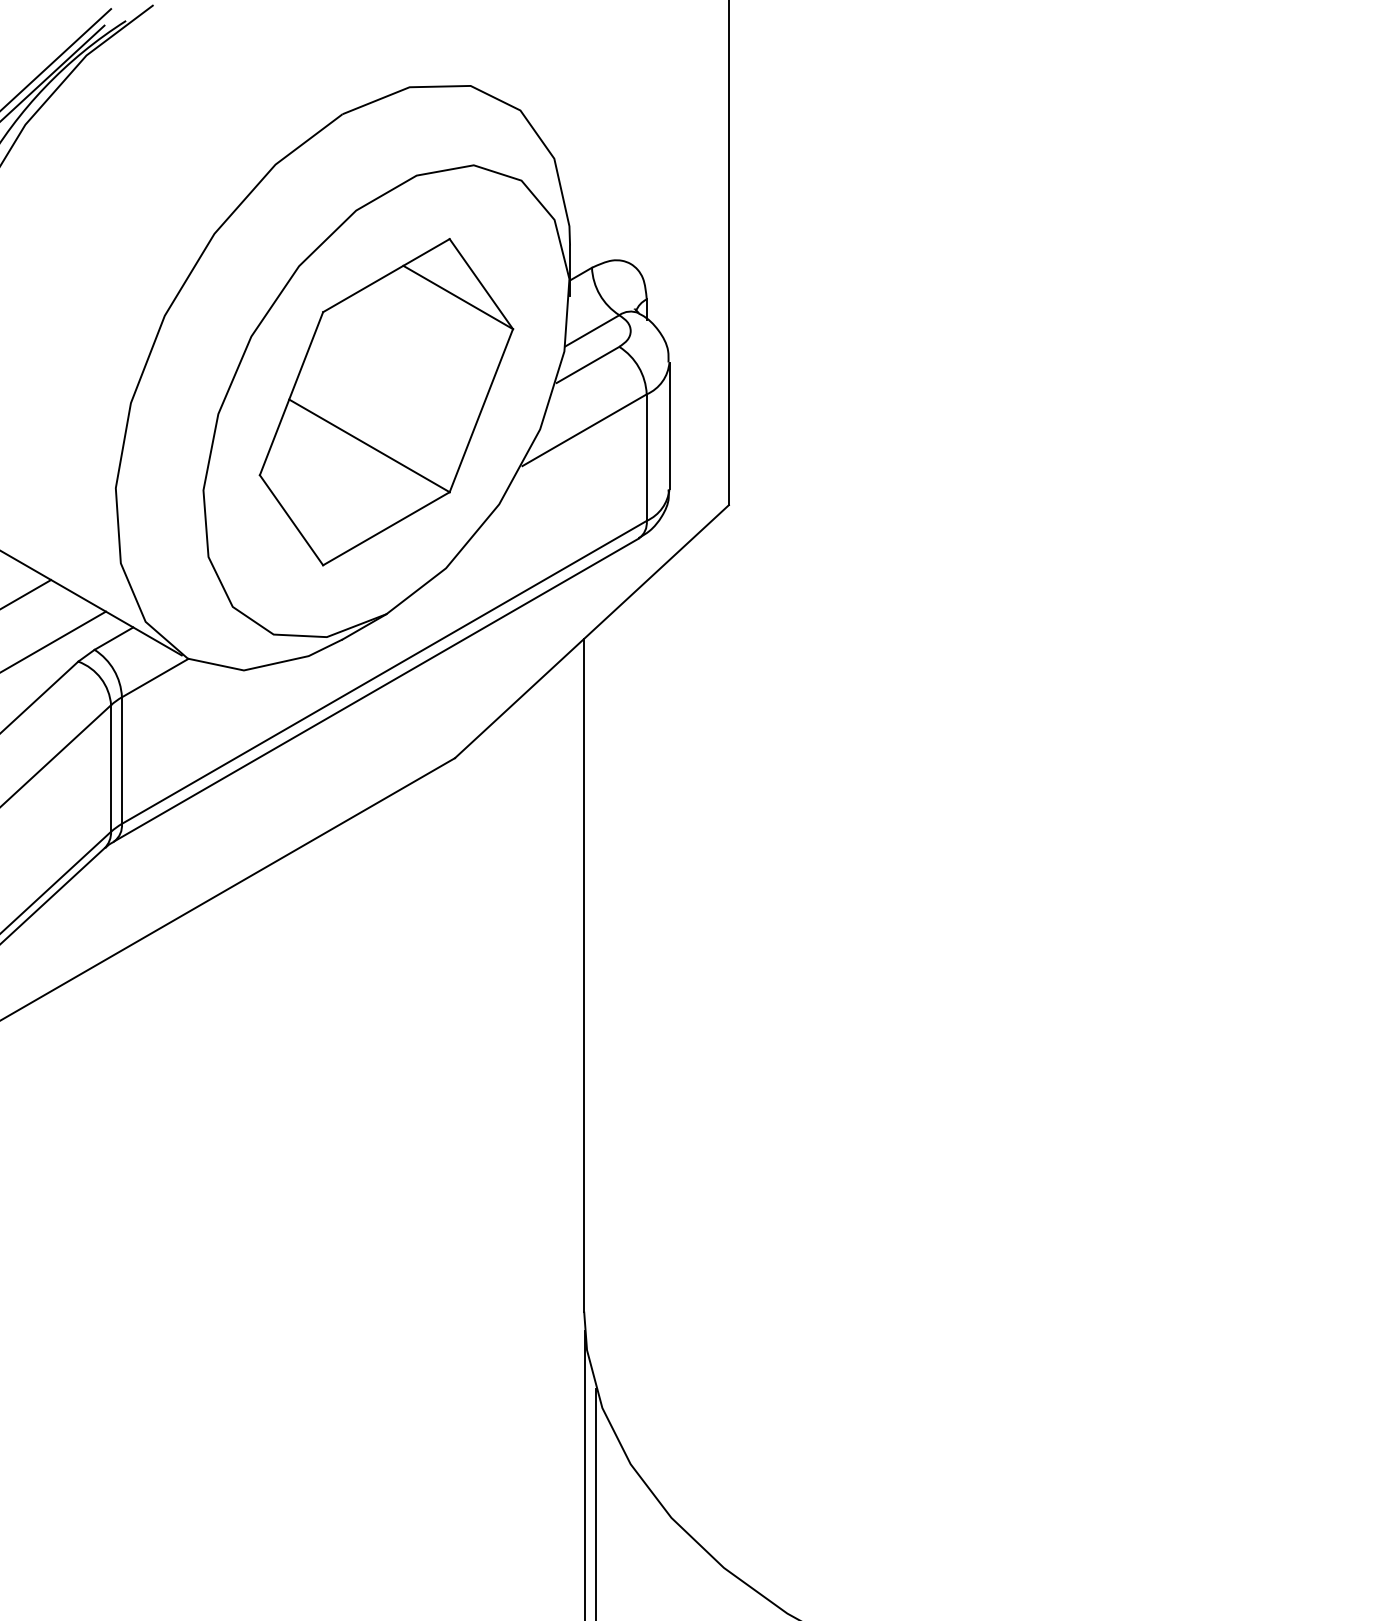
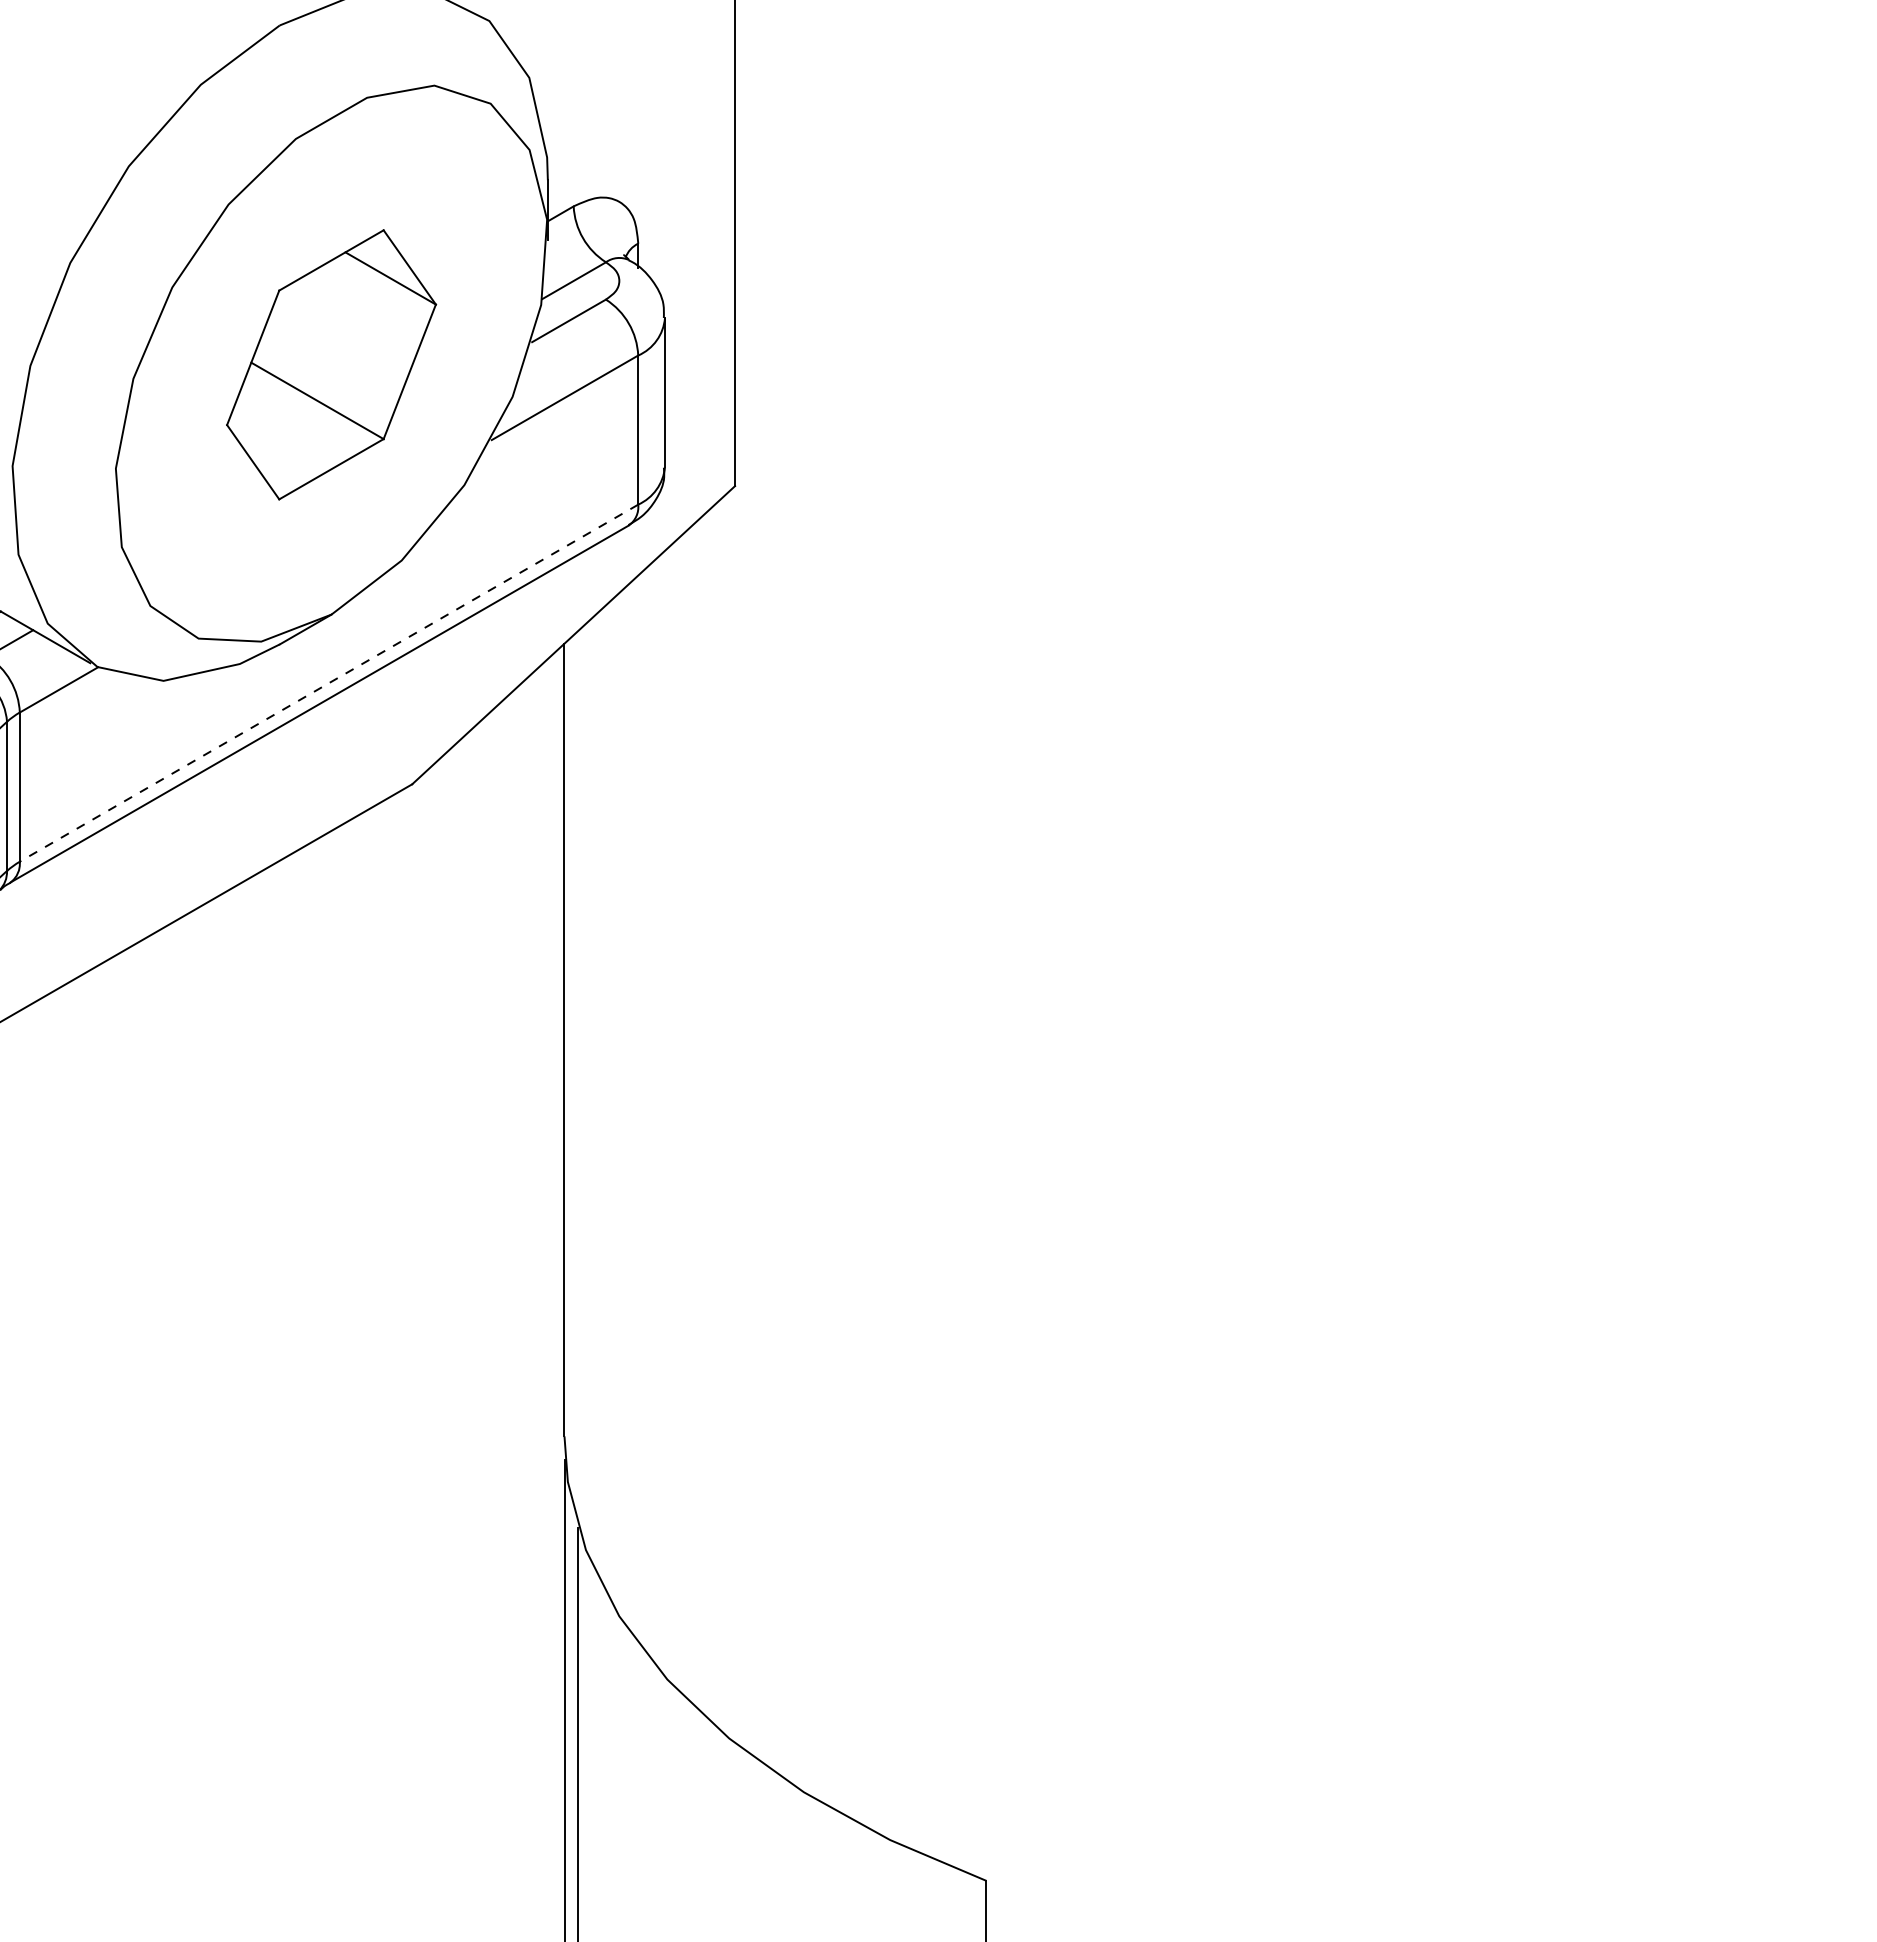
part: (386, 401) -> (331, 364), size x0.7
line: (383, 672) -> (328, 683), solid -> dashed

